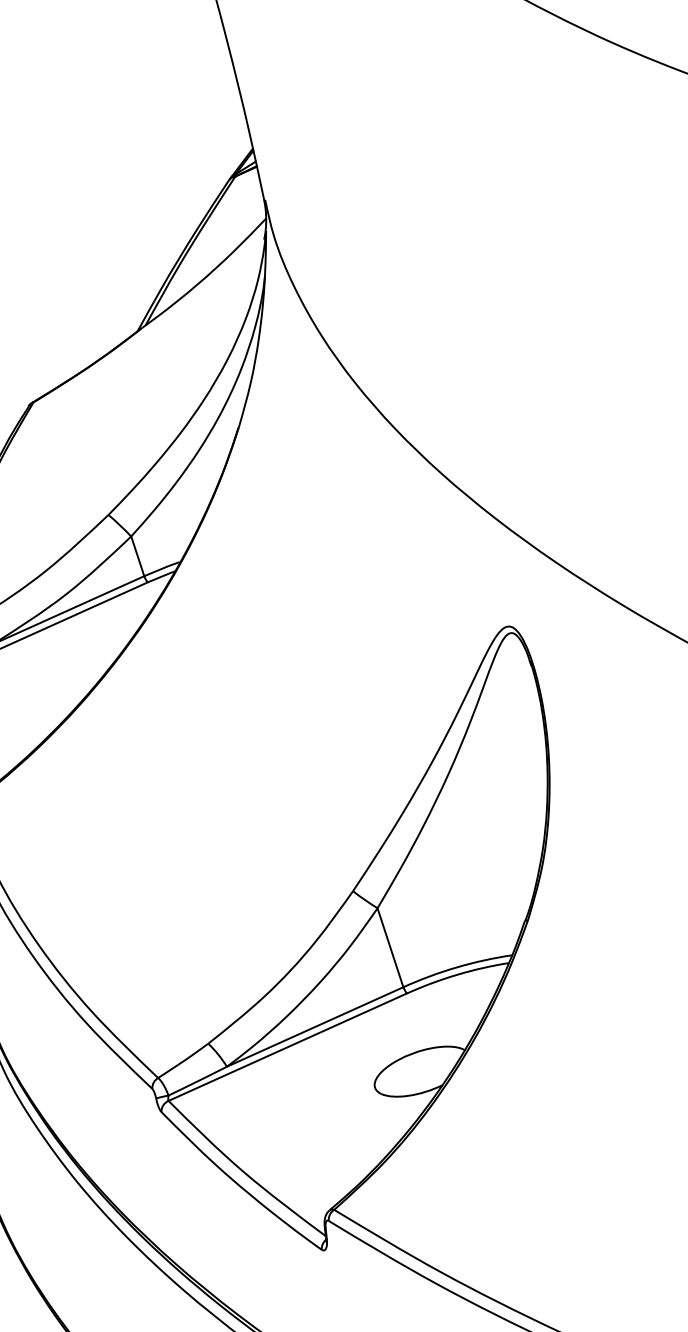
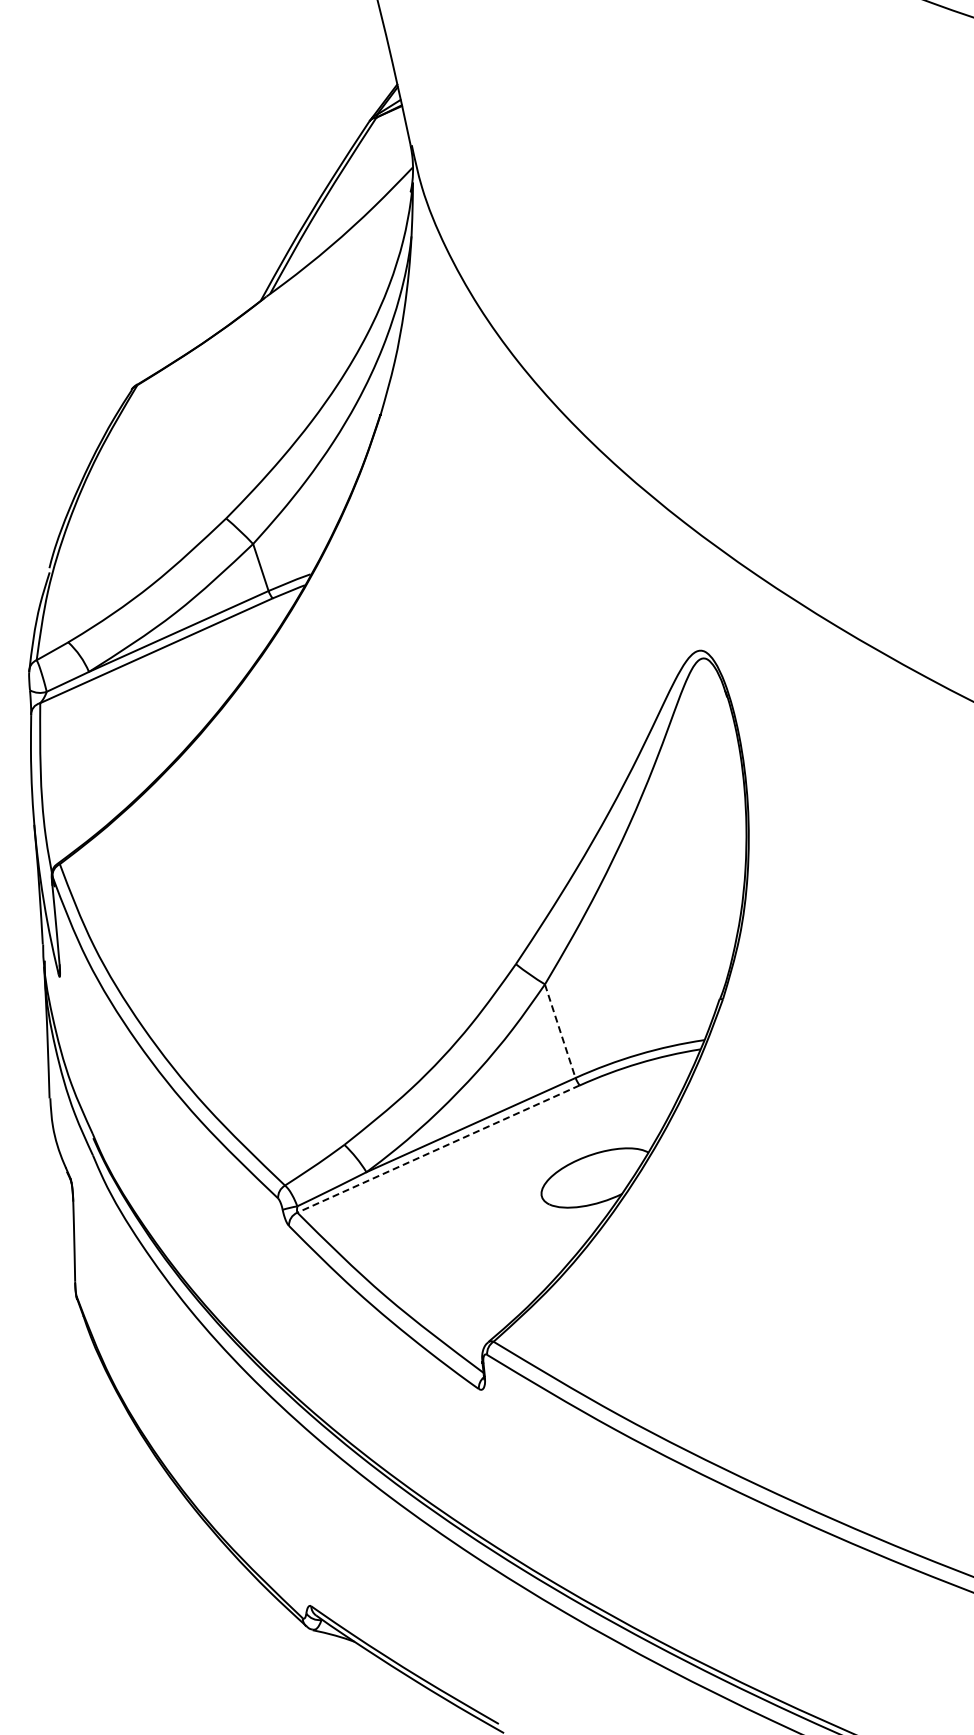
line: (390, 947) -> (560, 1031), solid -> dashed
line: (287, 1047) -> (438, 1149), solid -> dashed

